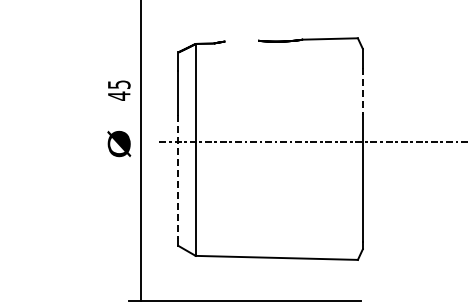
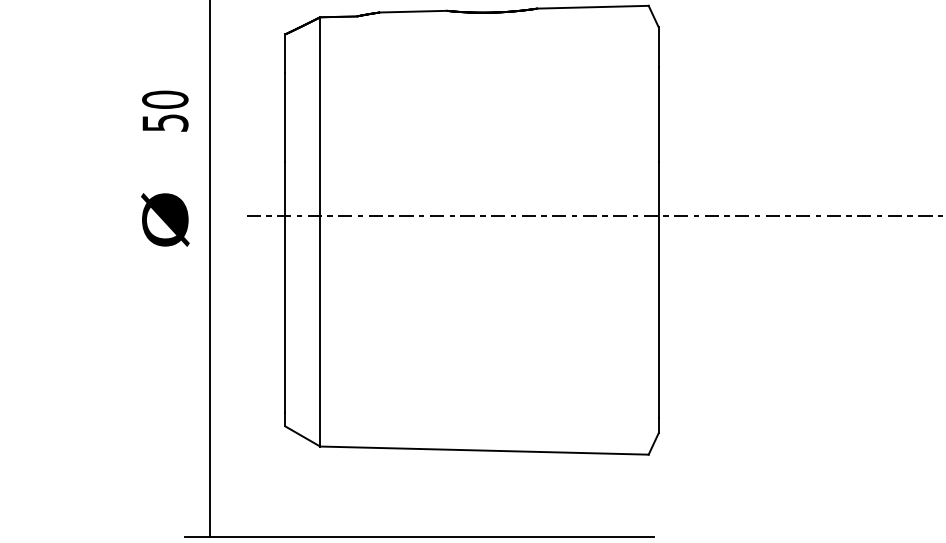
line: (241, 40) -> (412, 10), added
text: (118, 90) -> (163, 111), 45 -> 50
line: (362, 92) -> (657, 115), dashed -> solid
line: (178, 177) -> (285, 287), dashed -> solid

